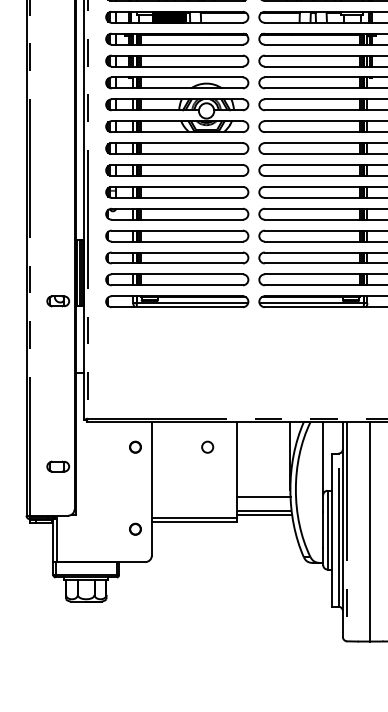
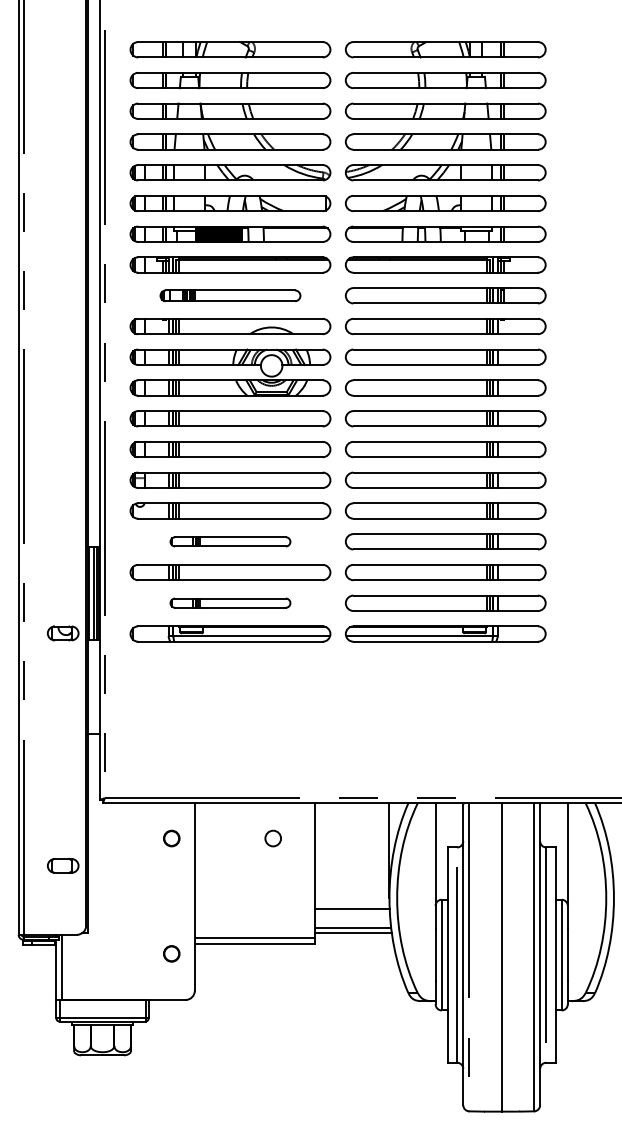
part: (177, 60) -> (230, 295), size x0.7
part: (177, 235) -> (230, 541), size x0.6
part: (177, 279) -> (230, 602), size x0.6

